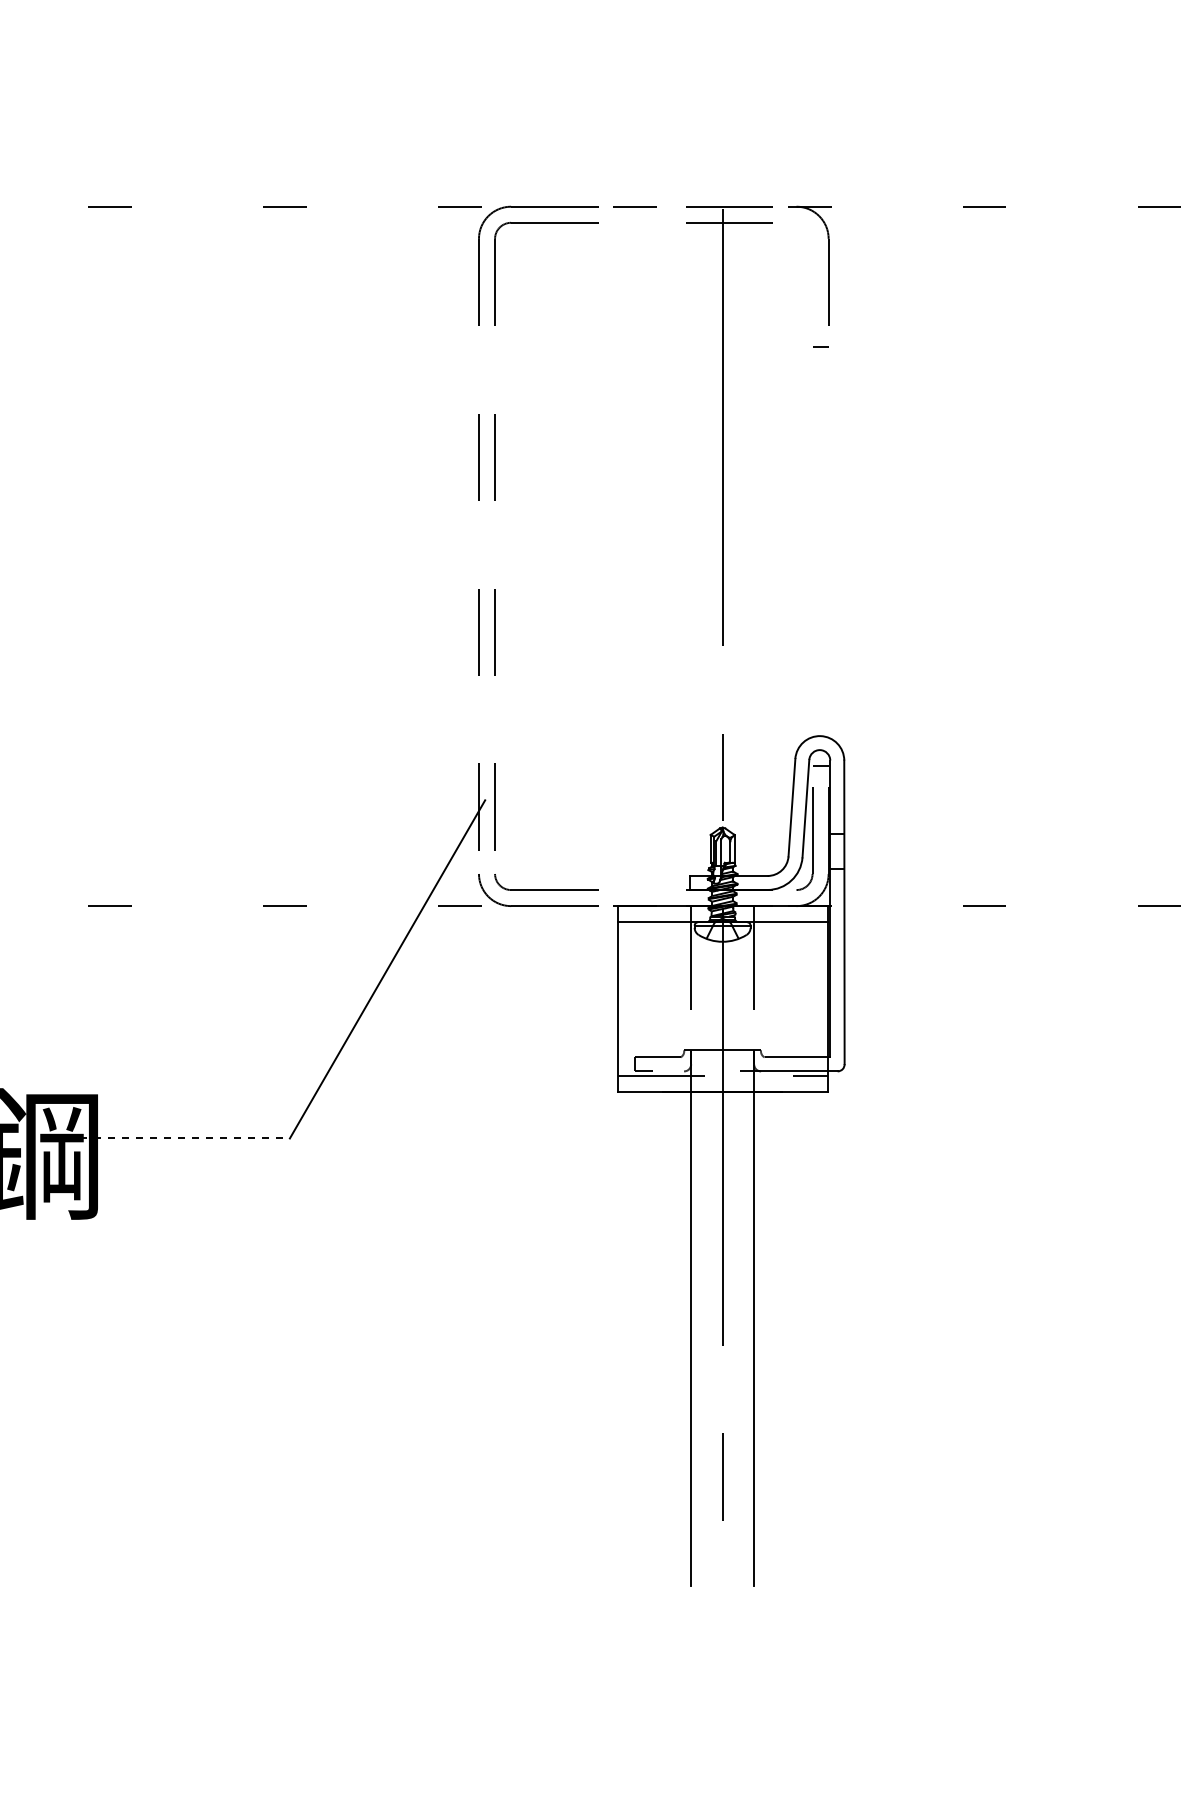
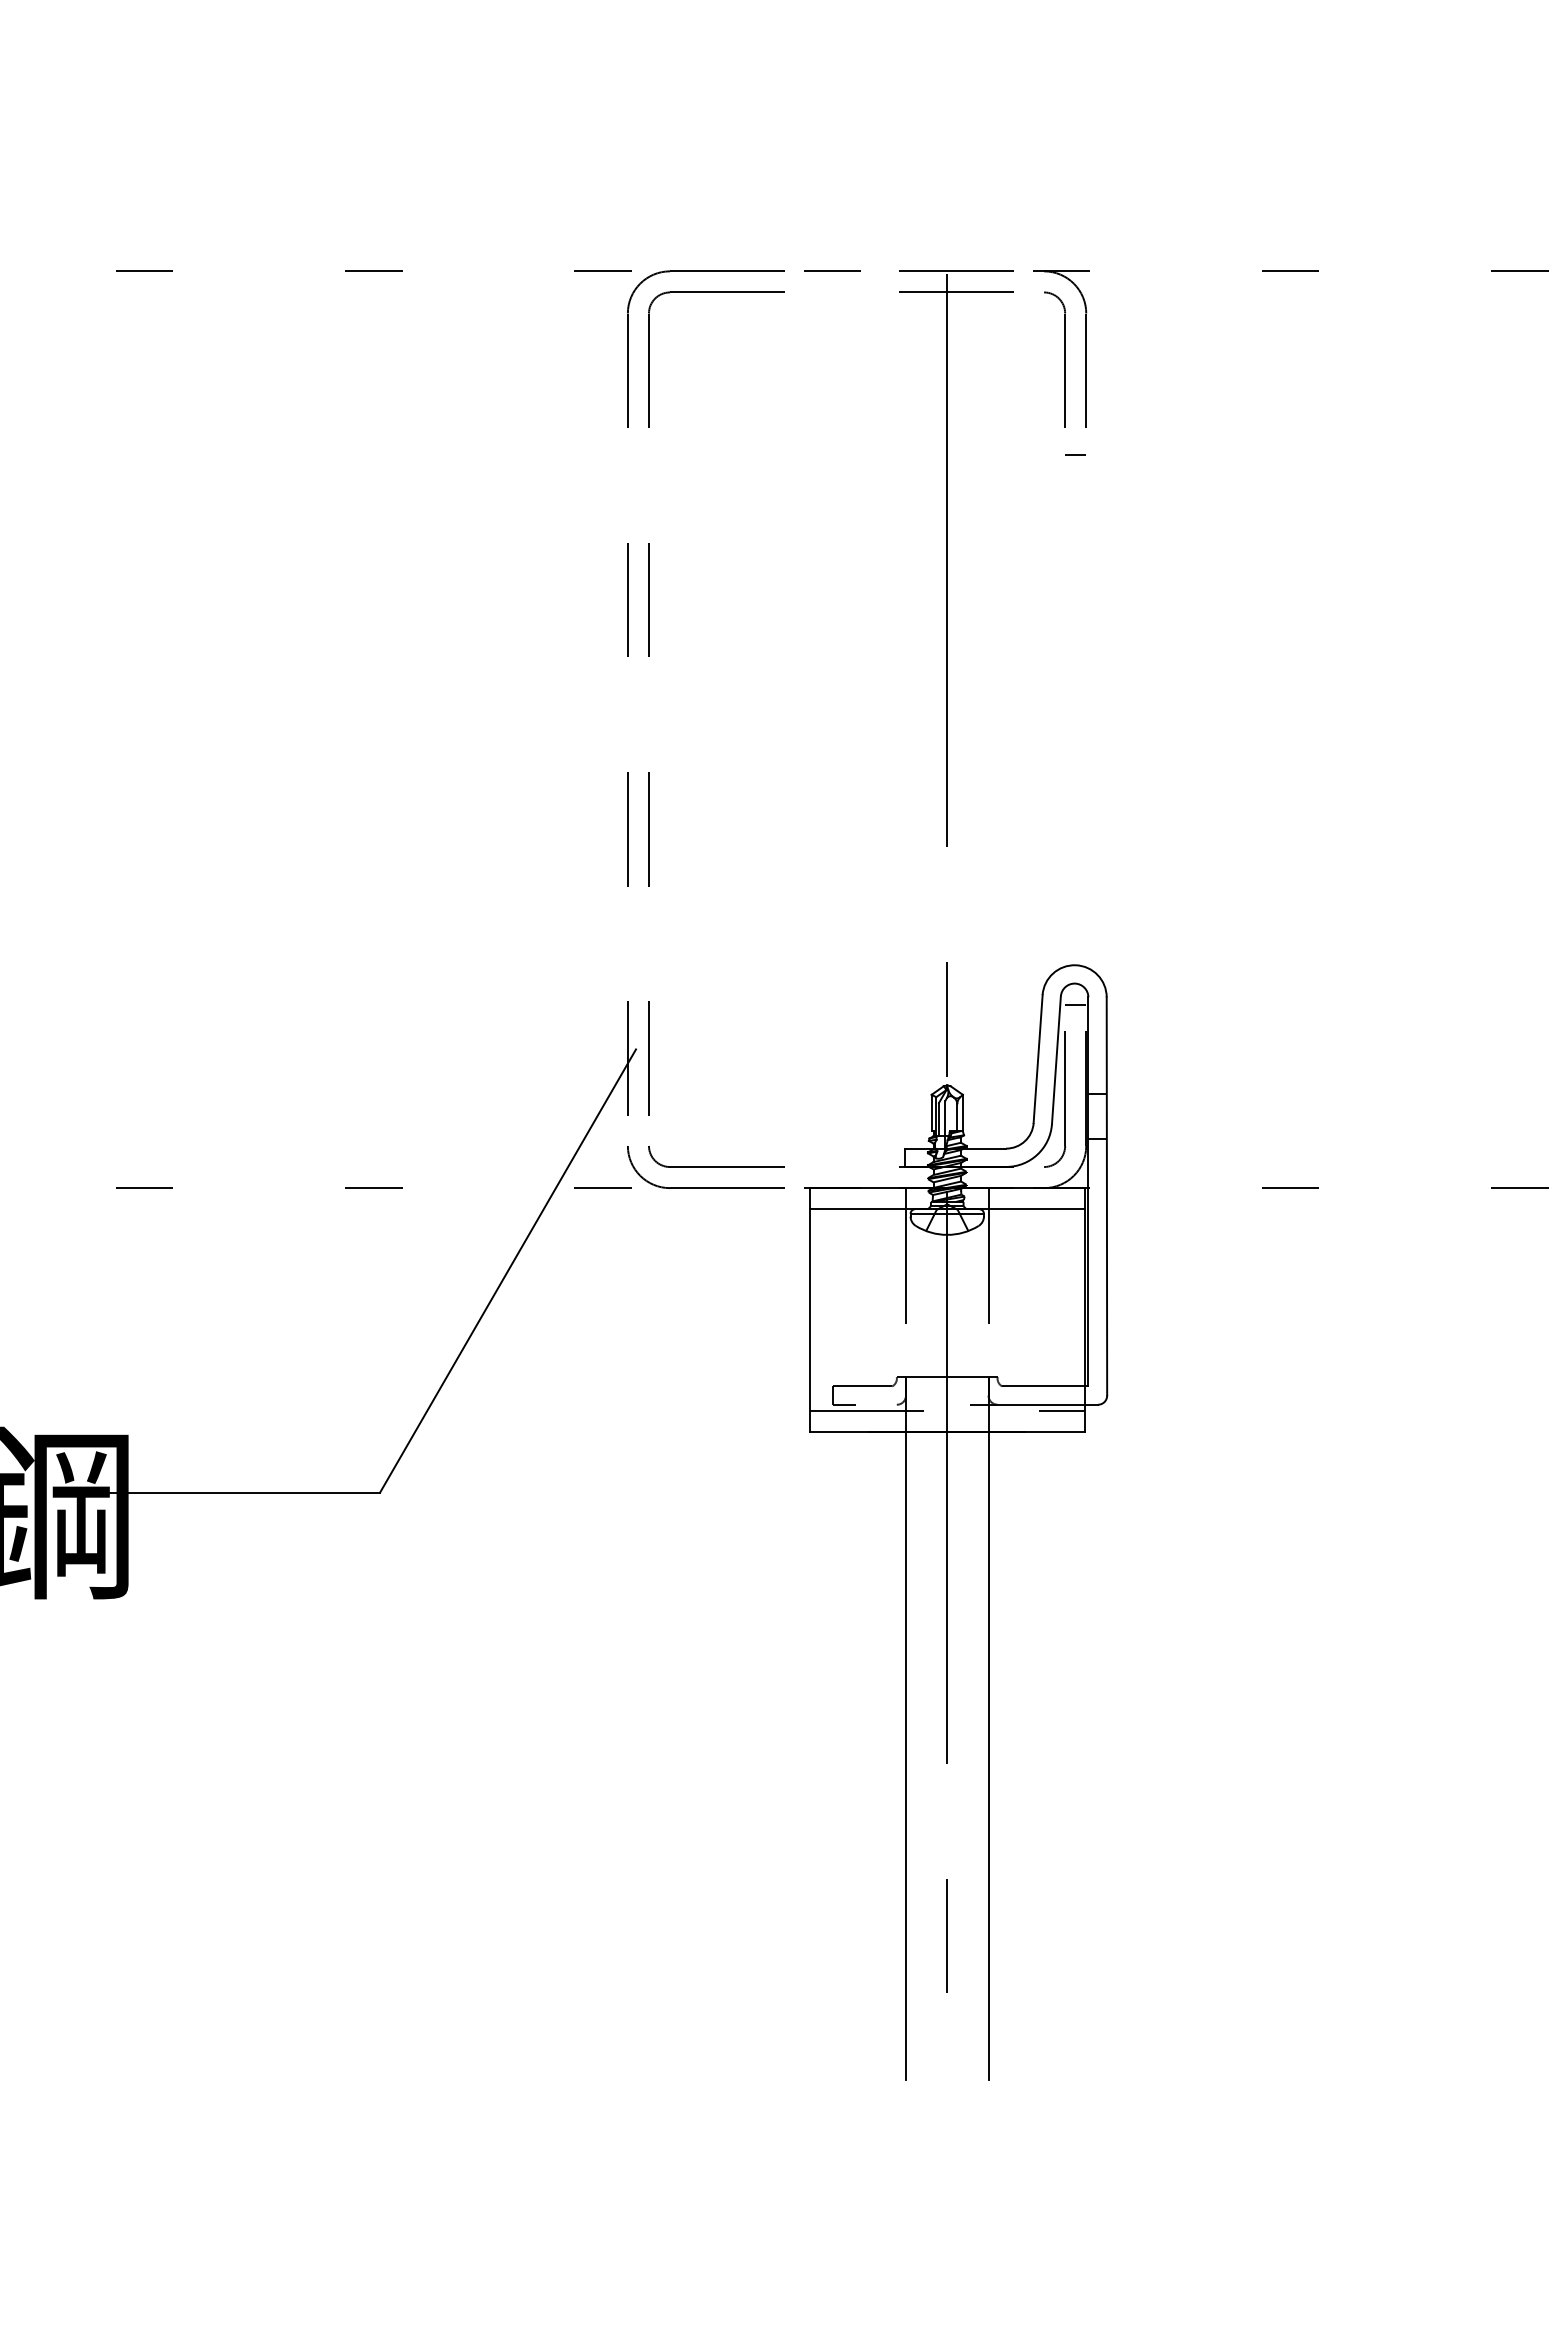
part: (812, 273) -> (1064, 359), added
line: (184, 1138) -> (242, 1492), dashed -> solid

